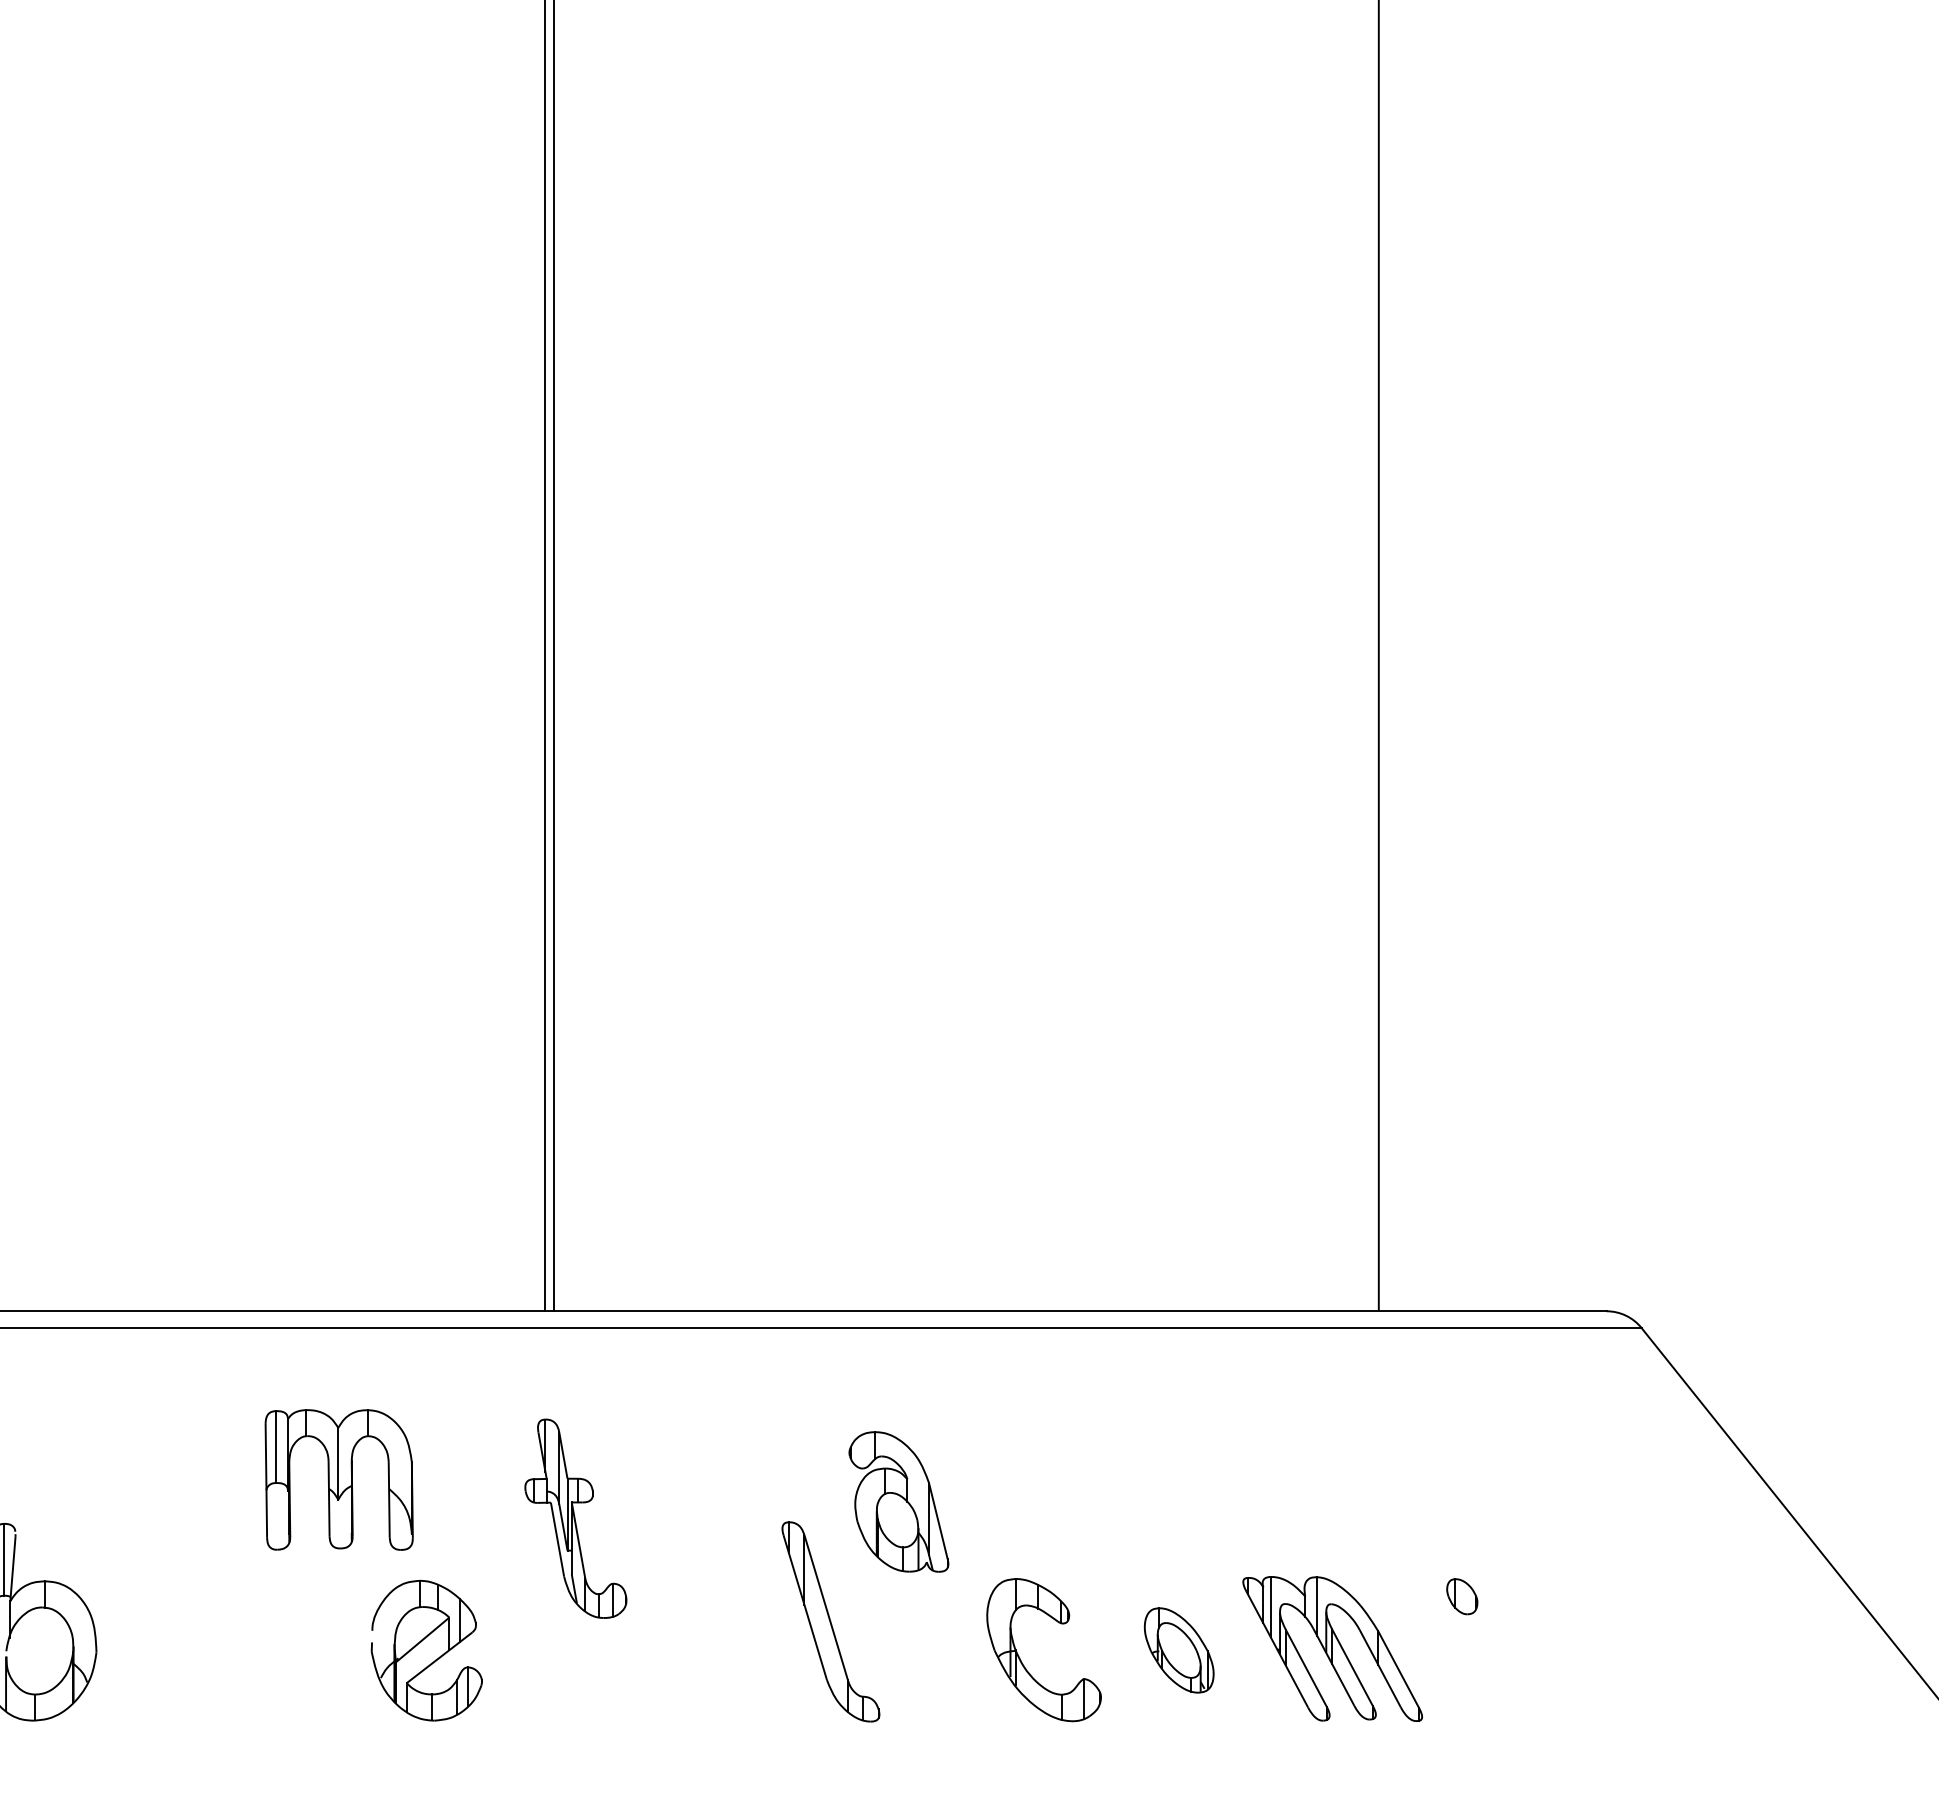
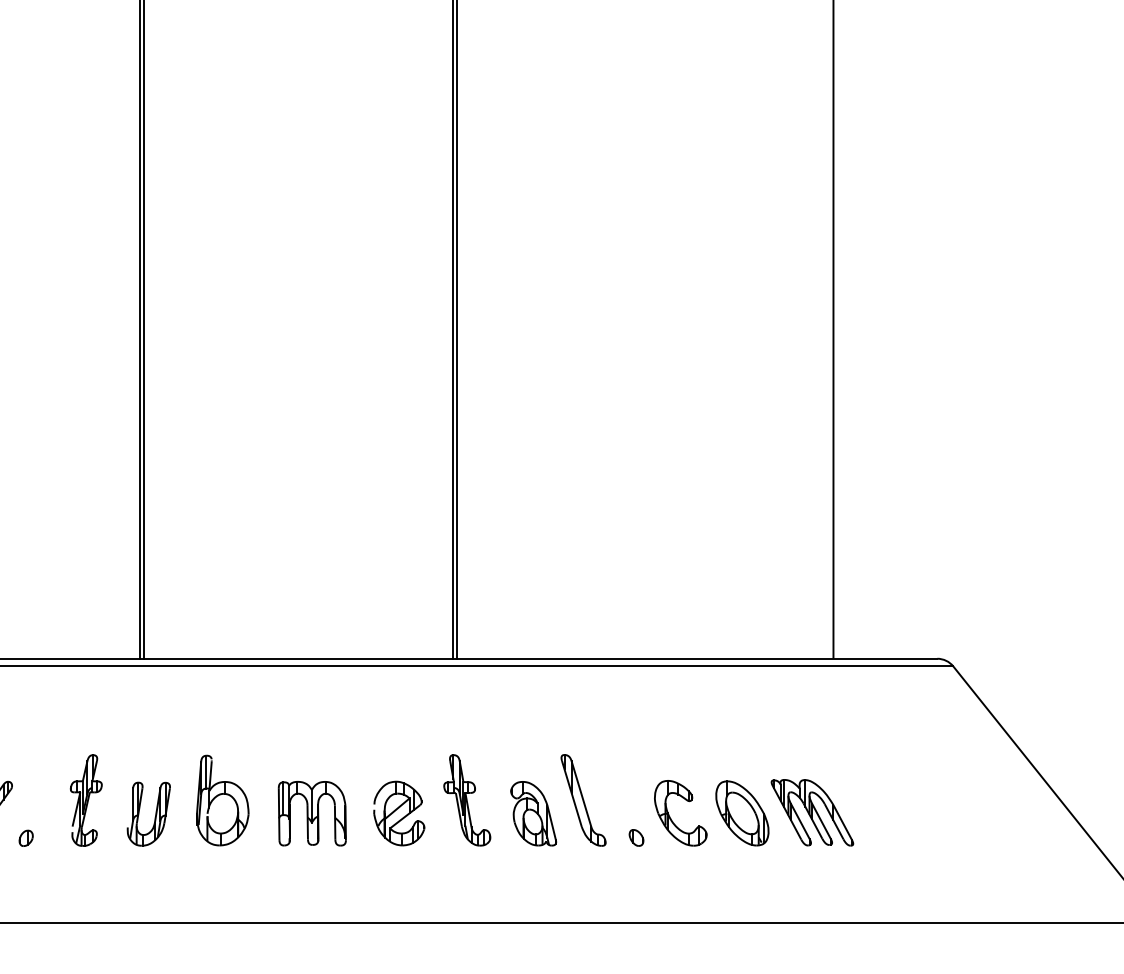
part: (337, 1479) -> (311, 813), moved
part: (898, 1501) -> (533, 813), moved
part: (576, 1518) -> (467, 800), moved
part: (1462, 1595) -> (636, 837), moved
part: (1179, 1650) -> (742, 813), size x1.67

